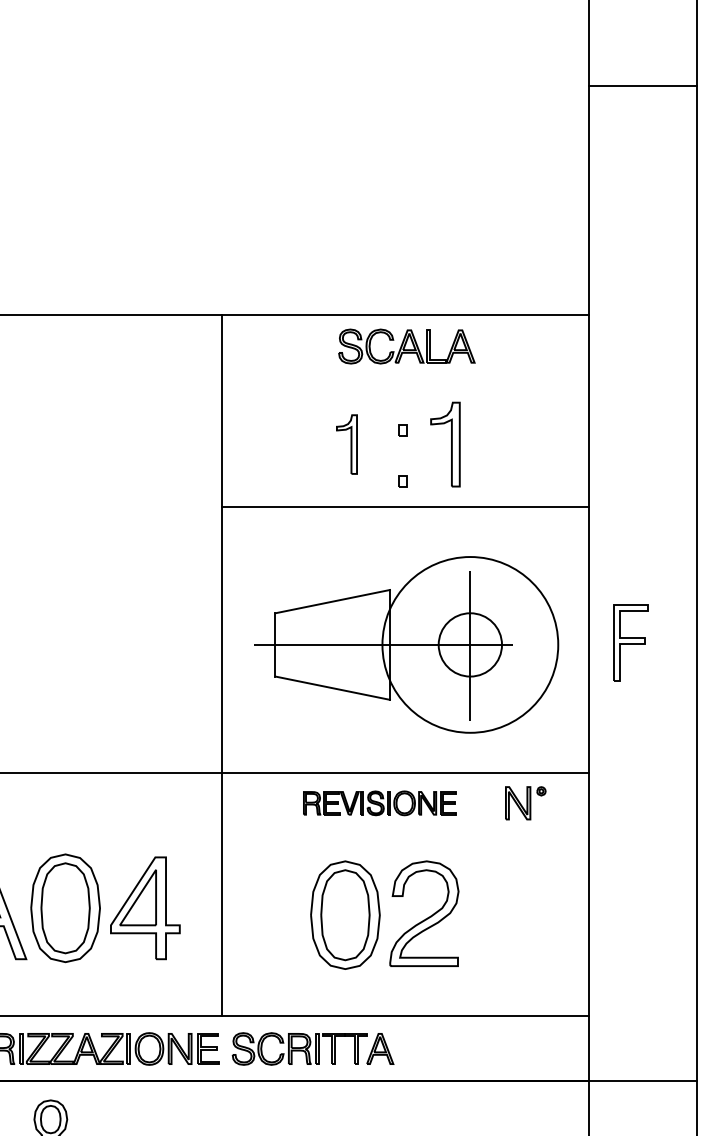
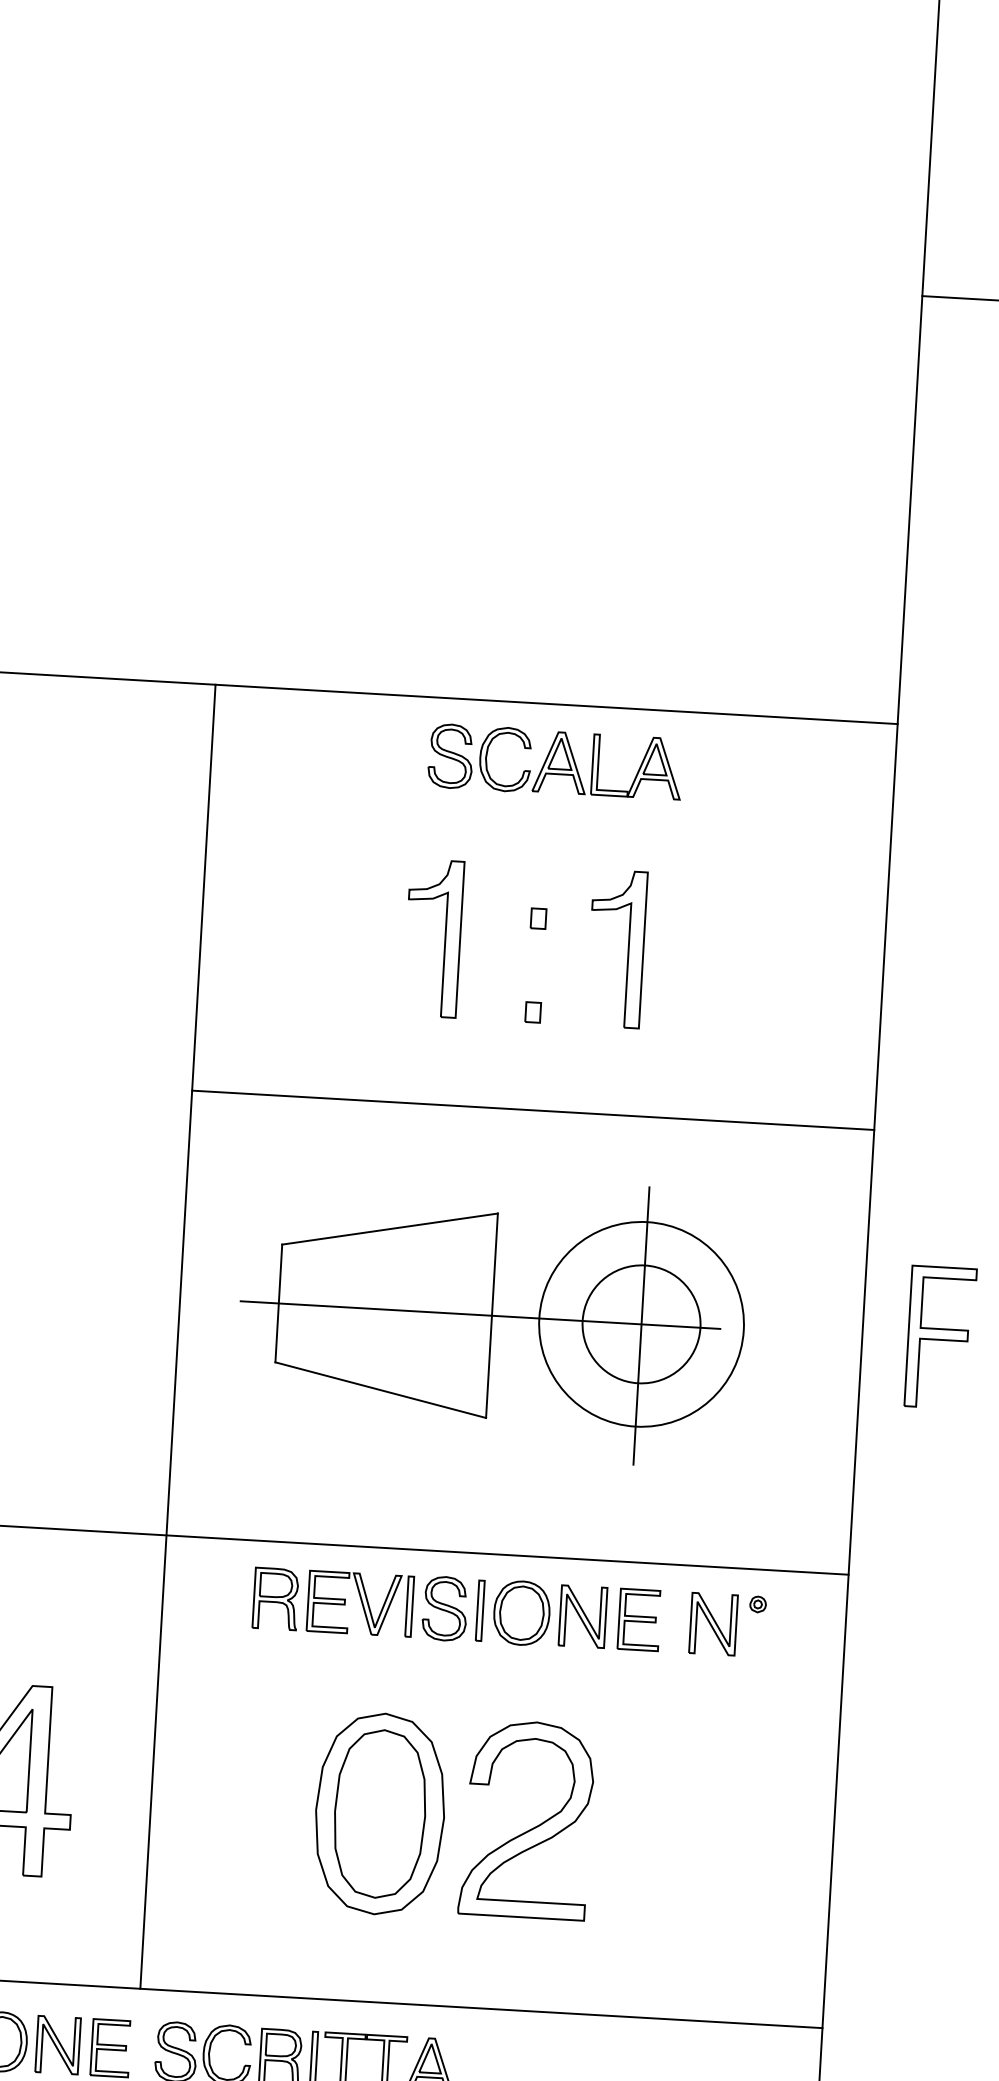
part: (346, 444) -> (432, 938), size x1.43
line: (405, 506) -> (532, 1110), moved
circle: (470, 644) -> (641, 1323), size x0.62
part: (379, 803) -> (455, 1609), size x1.43

